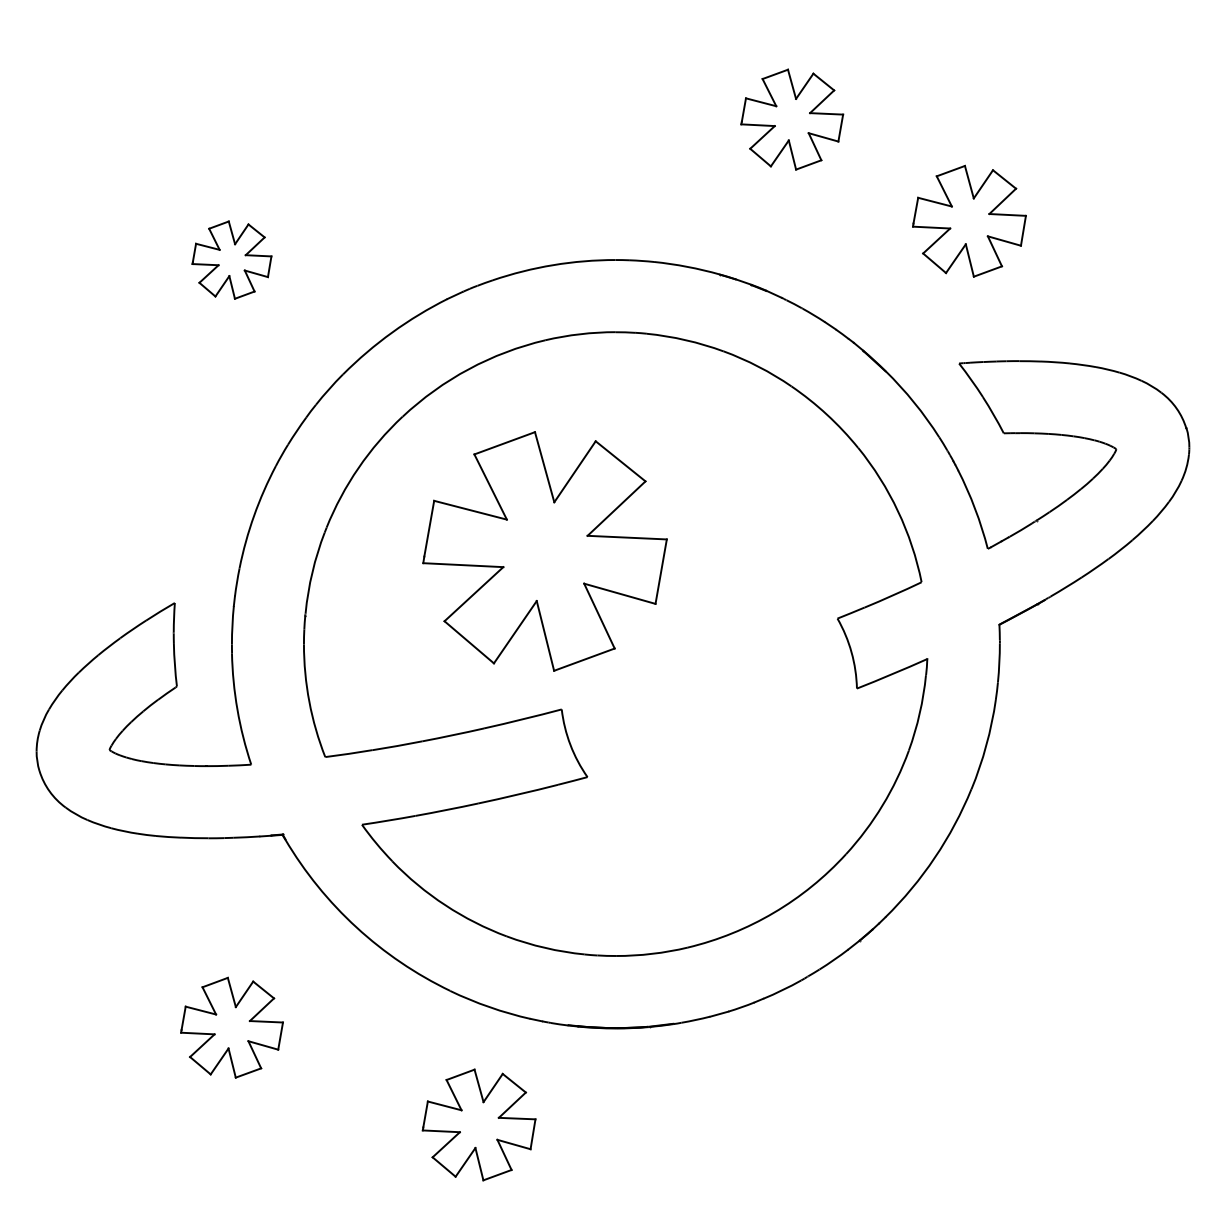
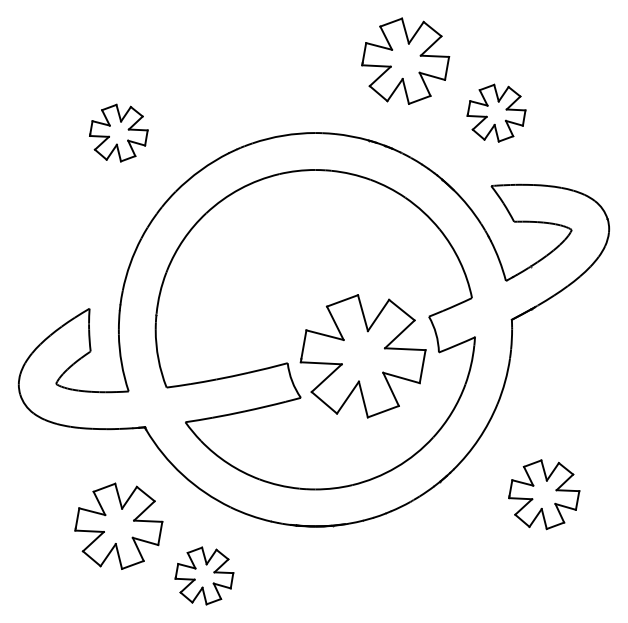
part: (791, 118) -> (405, 60), size x1.67
part: (231, 258) -> (118, 132), size x1.43
part: (543, 551) -> (362, 356), moved
part: (1063, 965) -> (544, 494), added
part: (231, 1026) -> (118, 525), size x1.67
part: (479, 1124) -> (204, 575), moved

